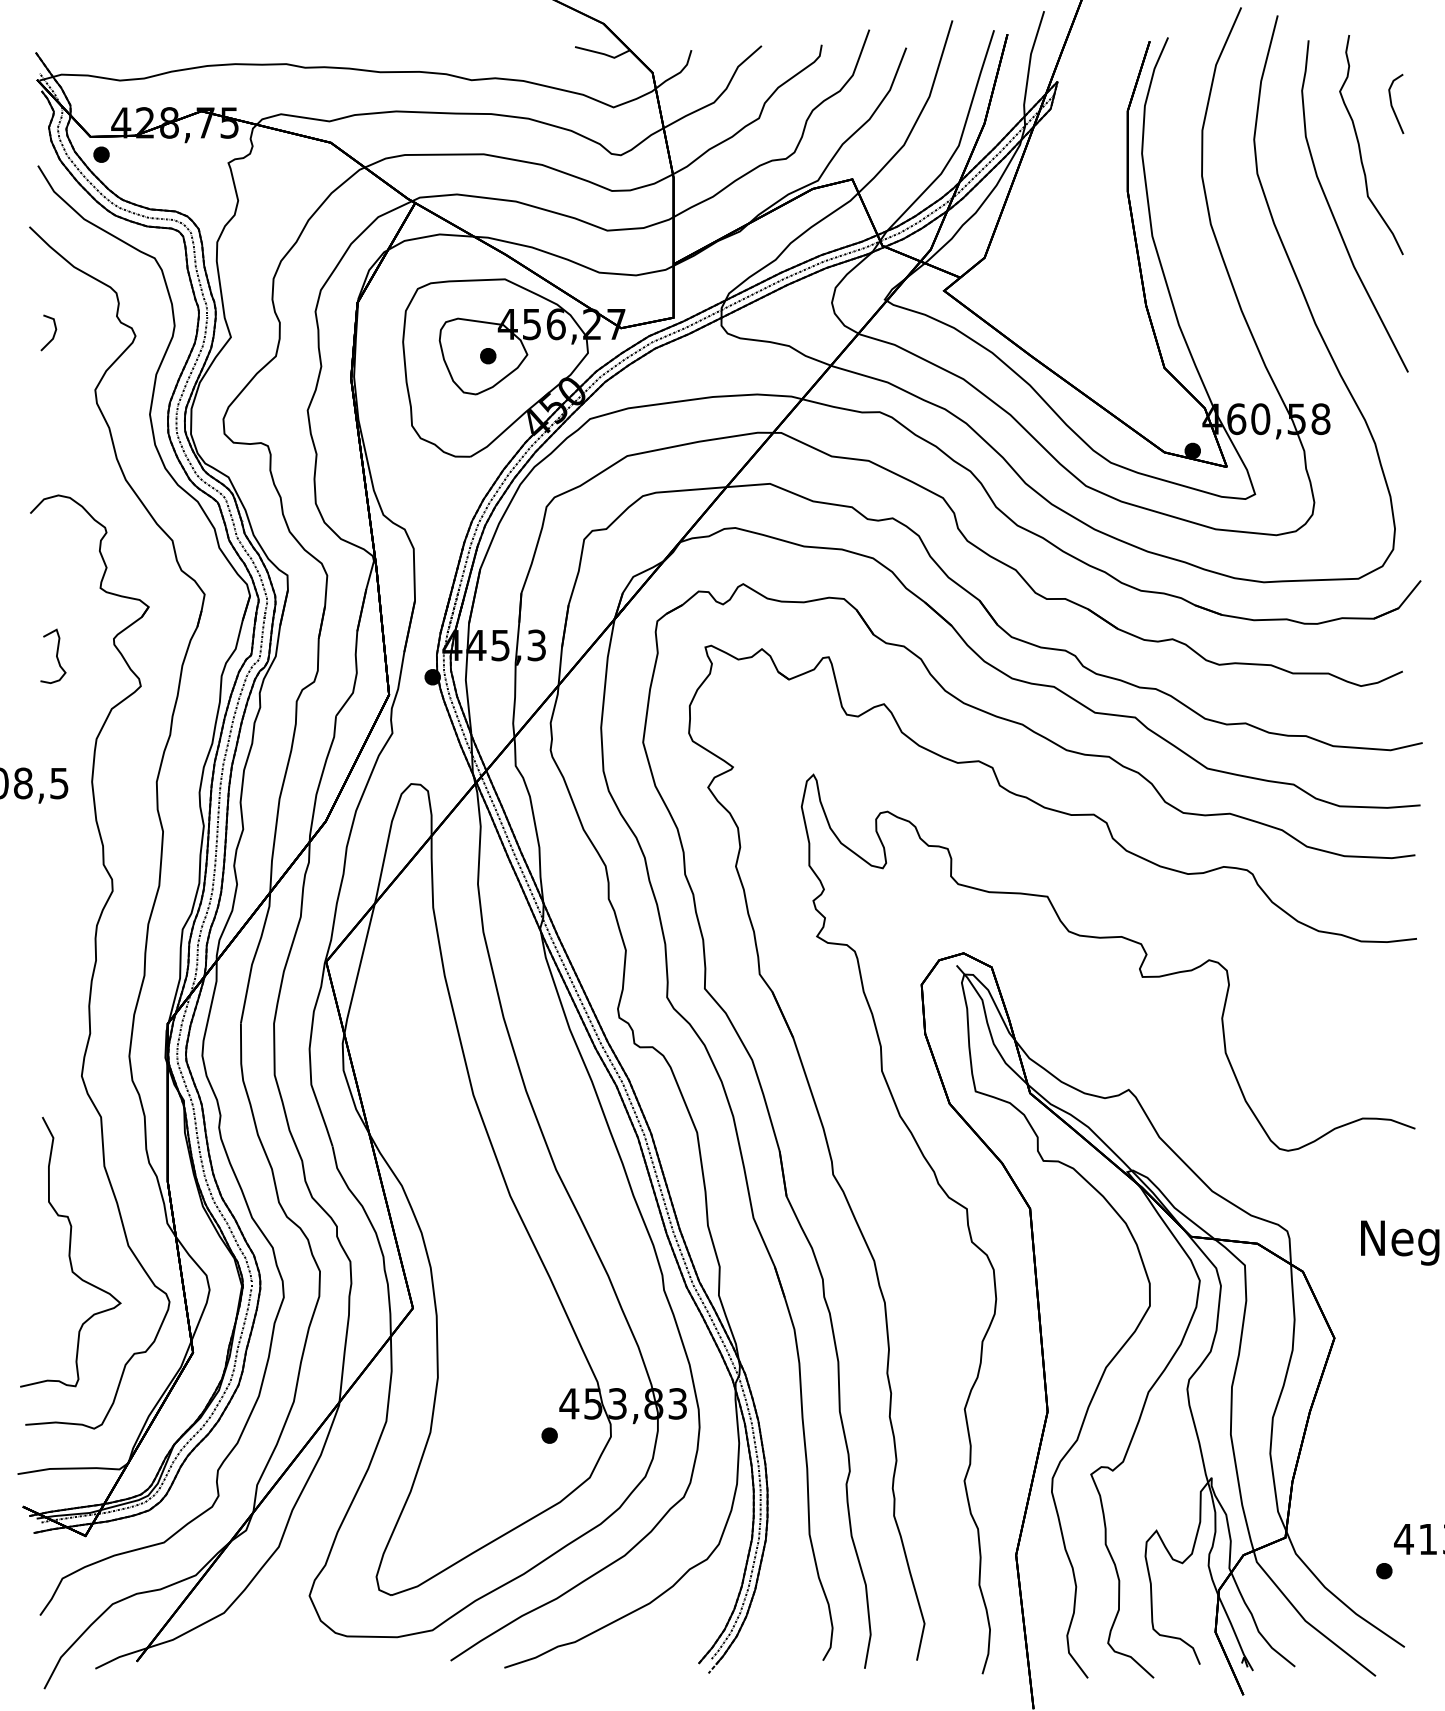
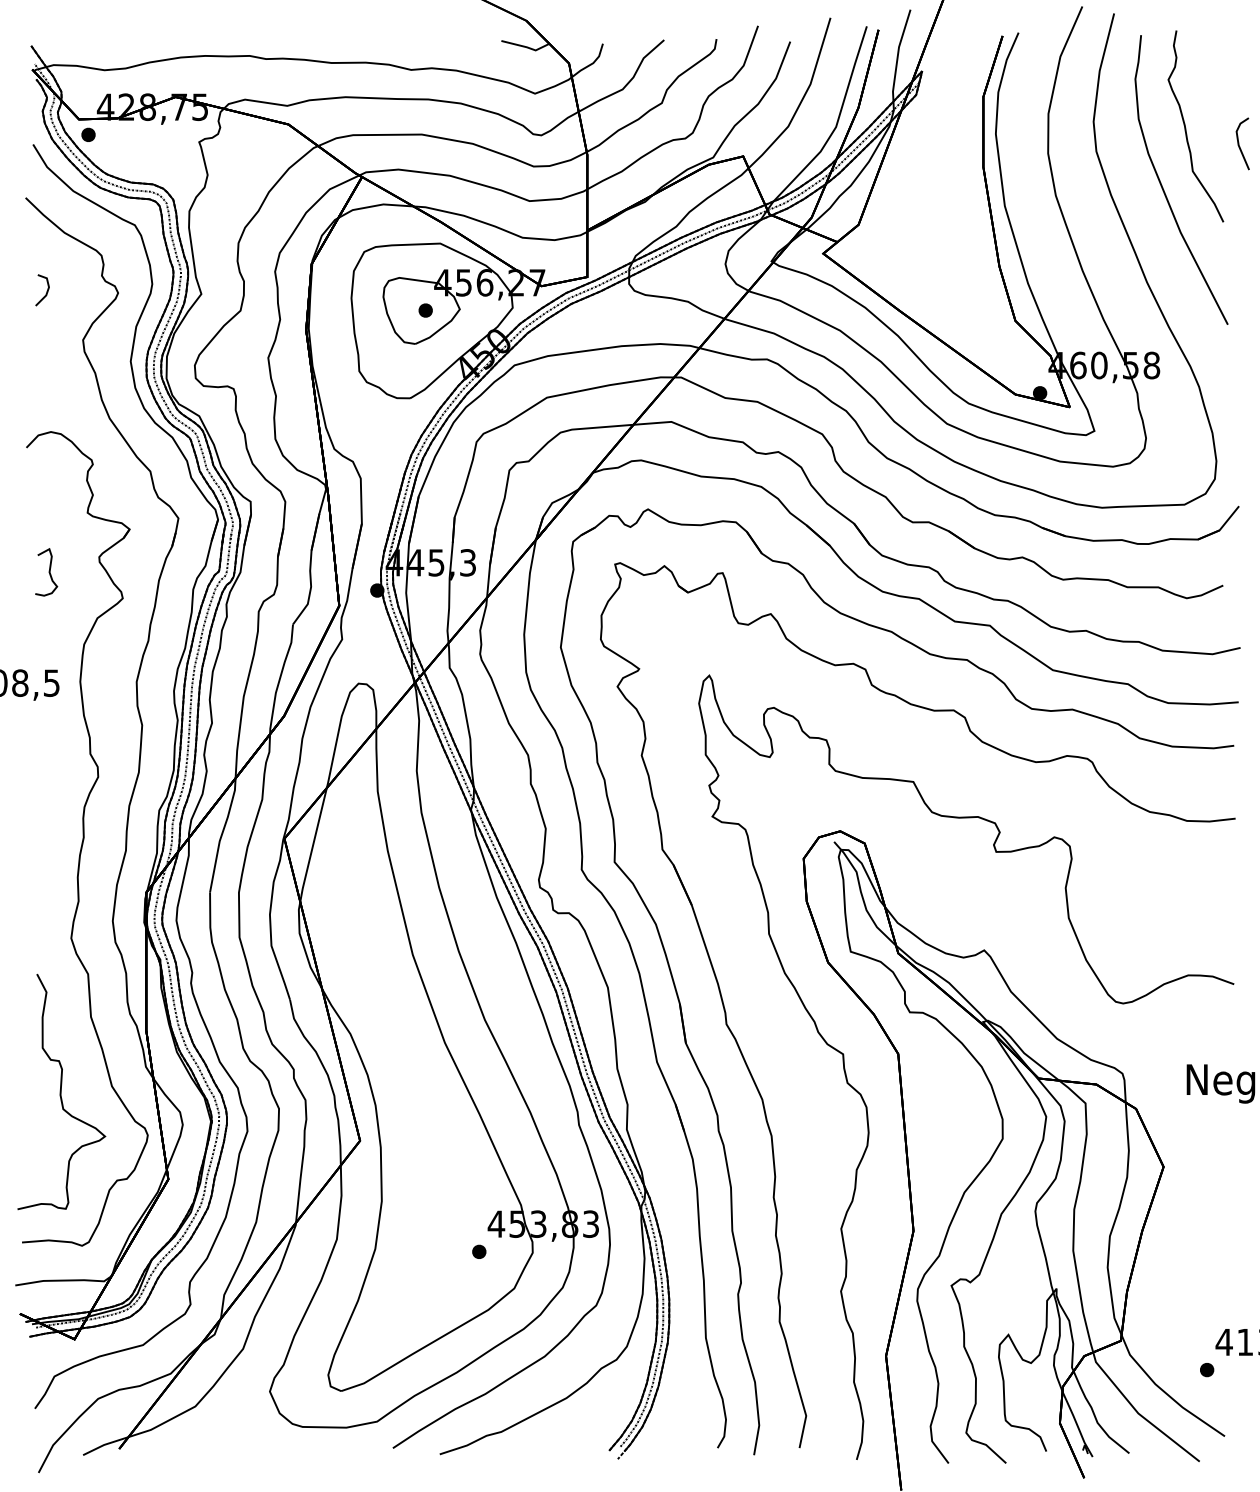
line: (1392, 103) -> (1239, 143), moved

